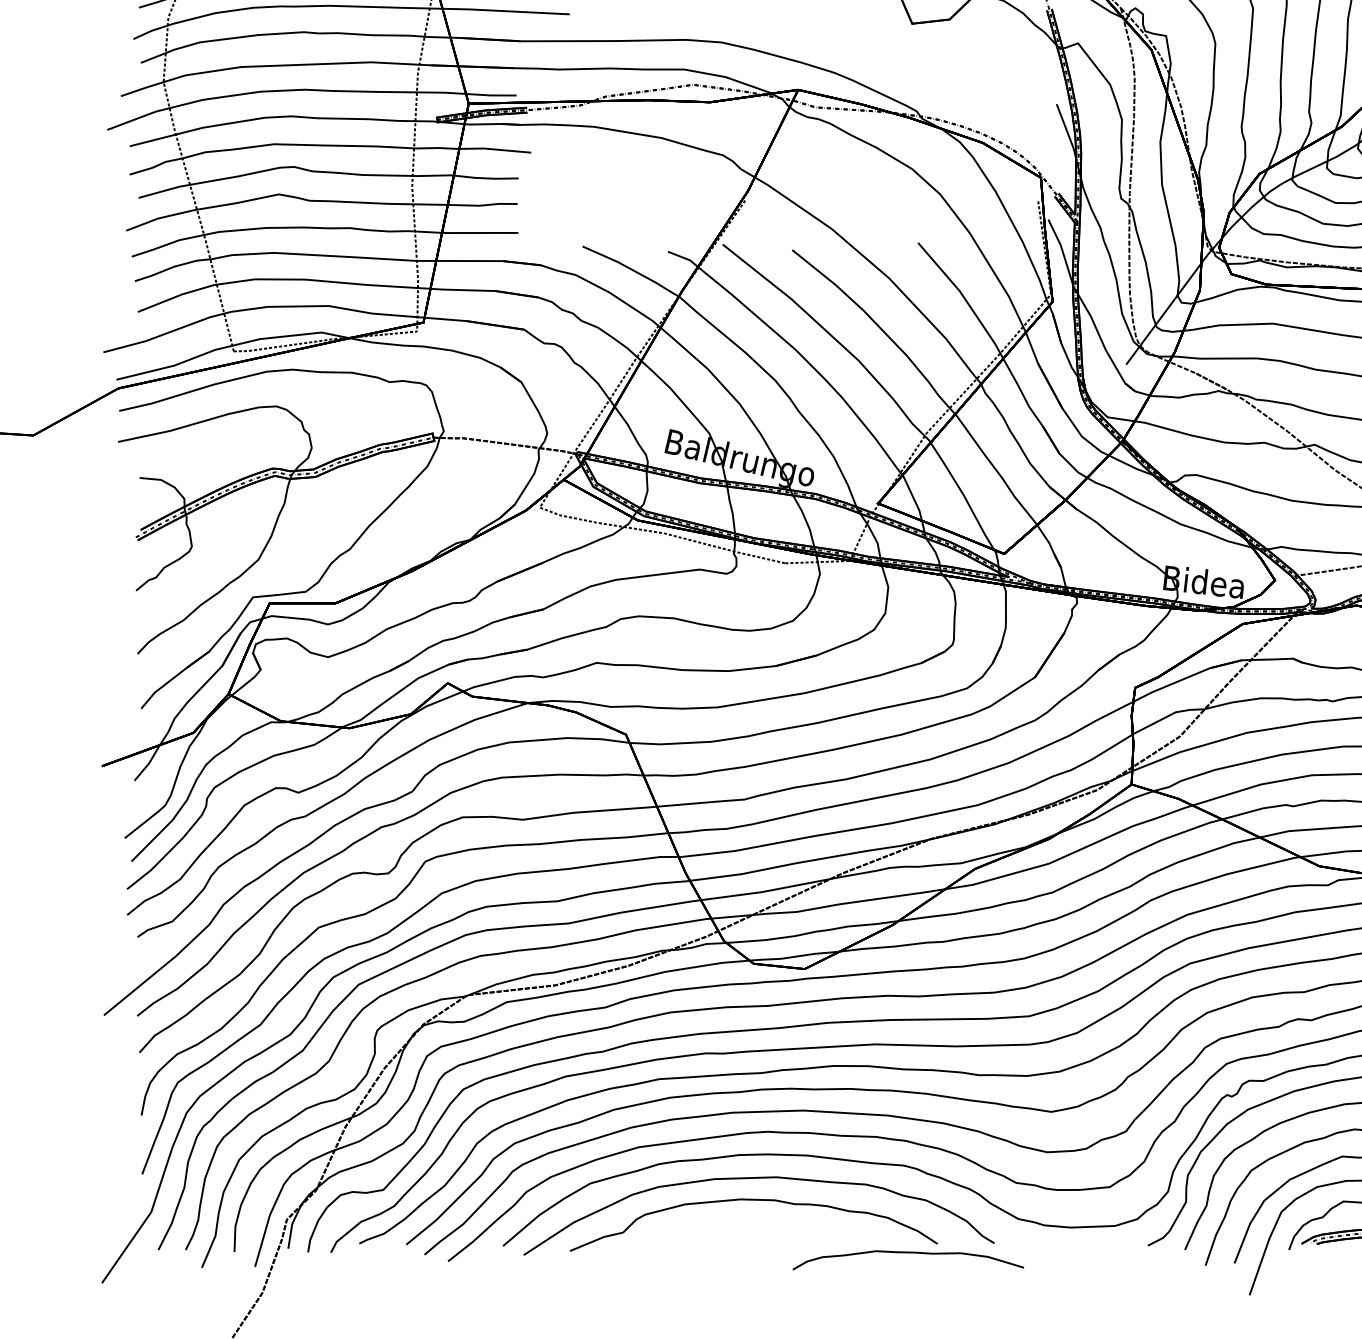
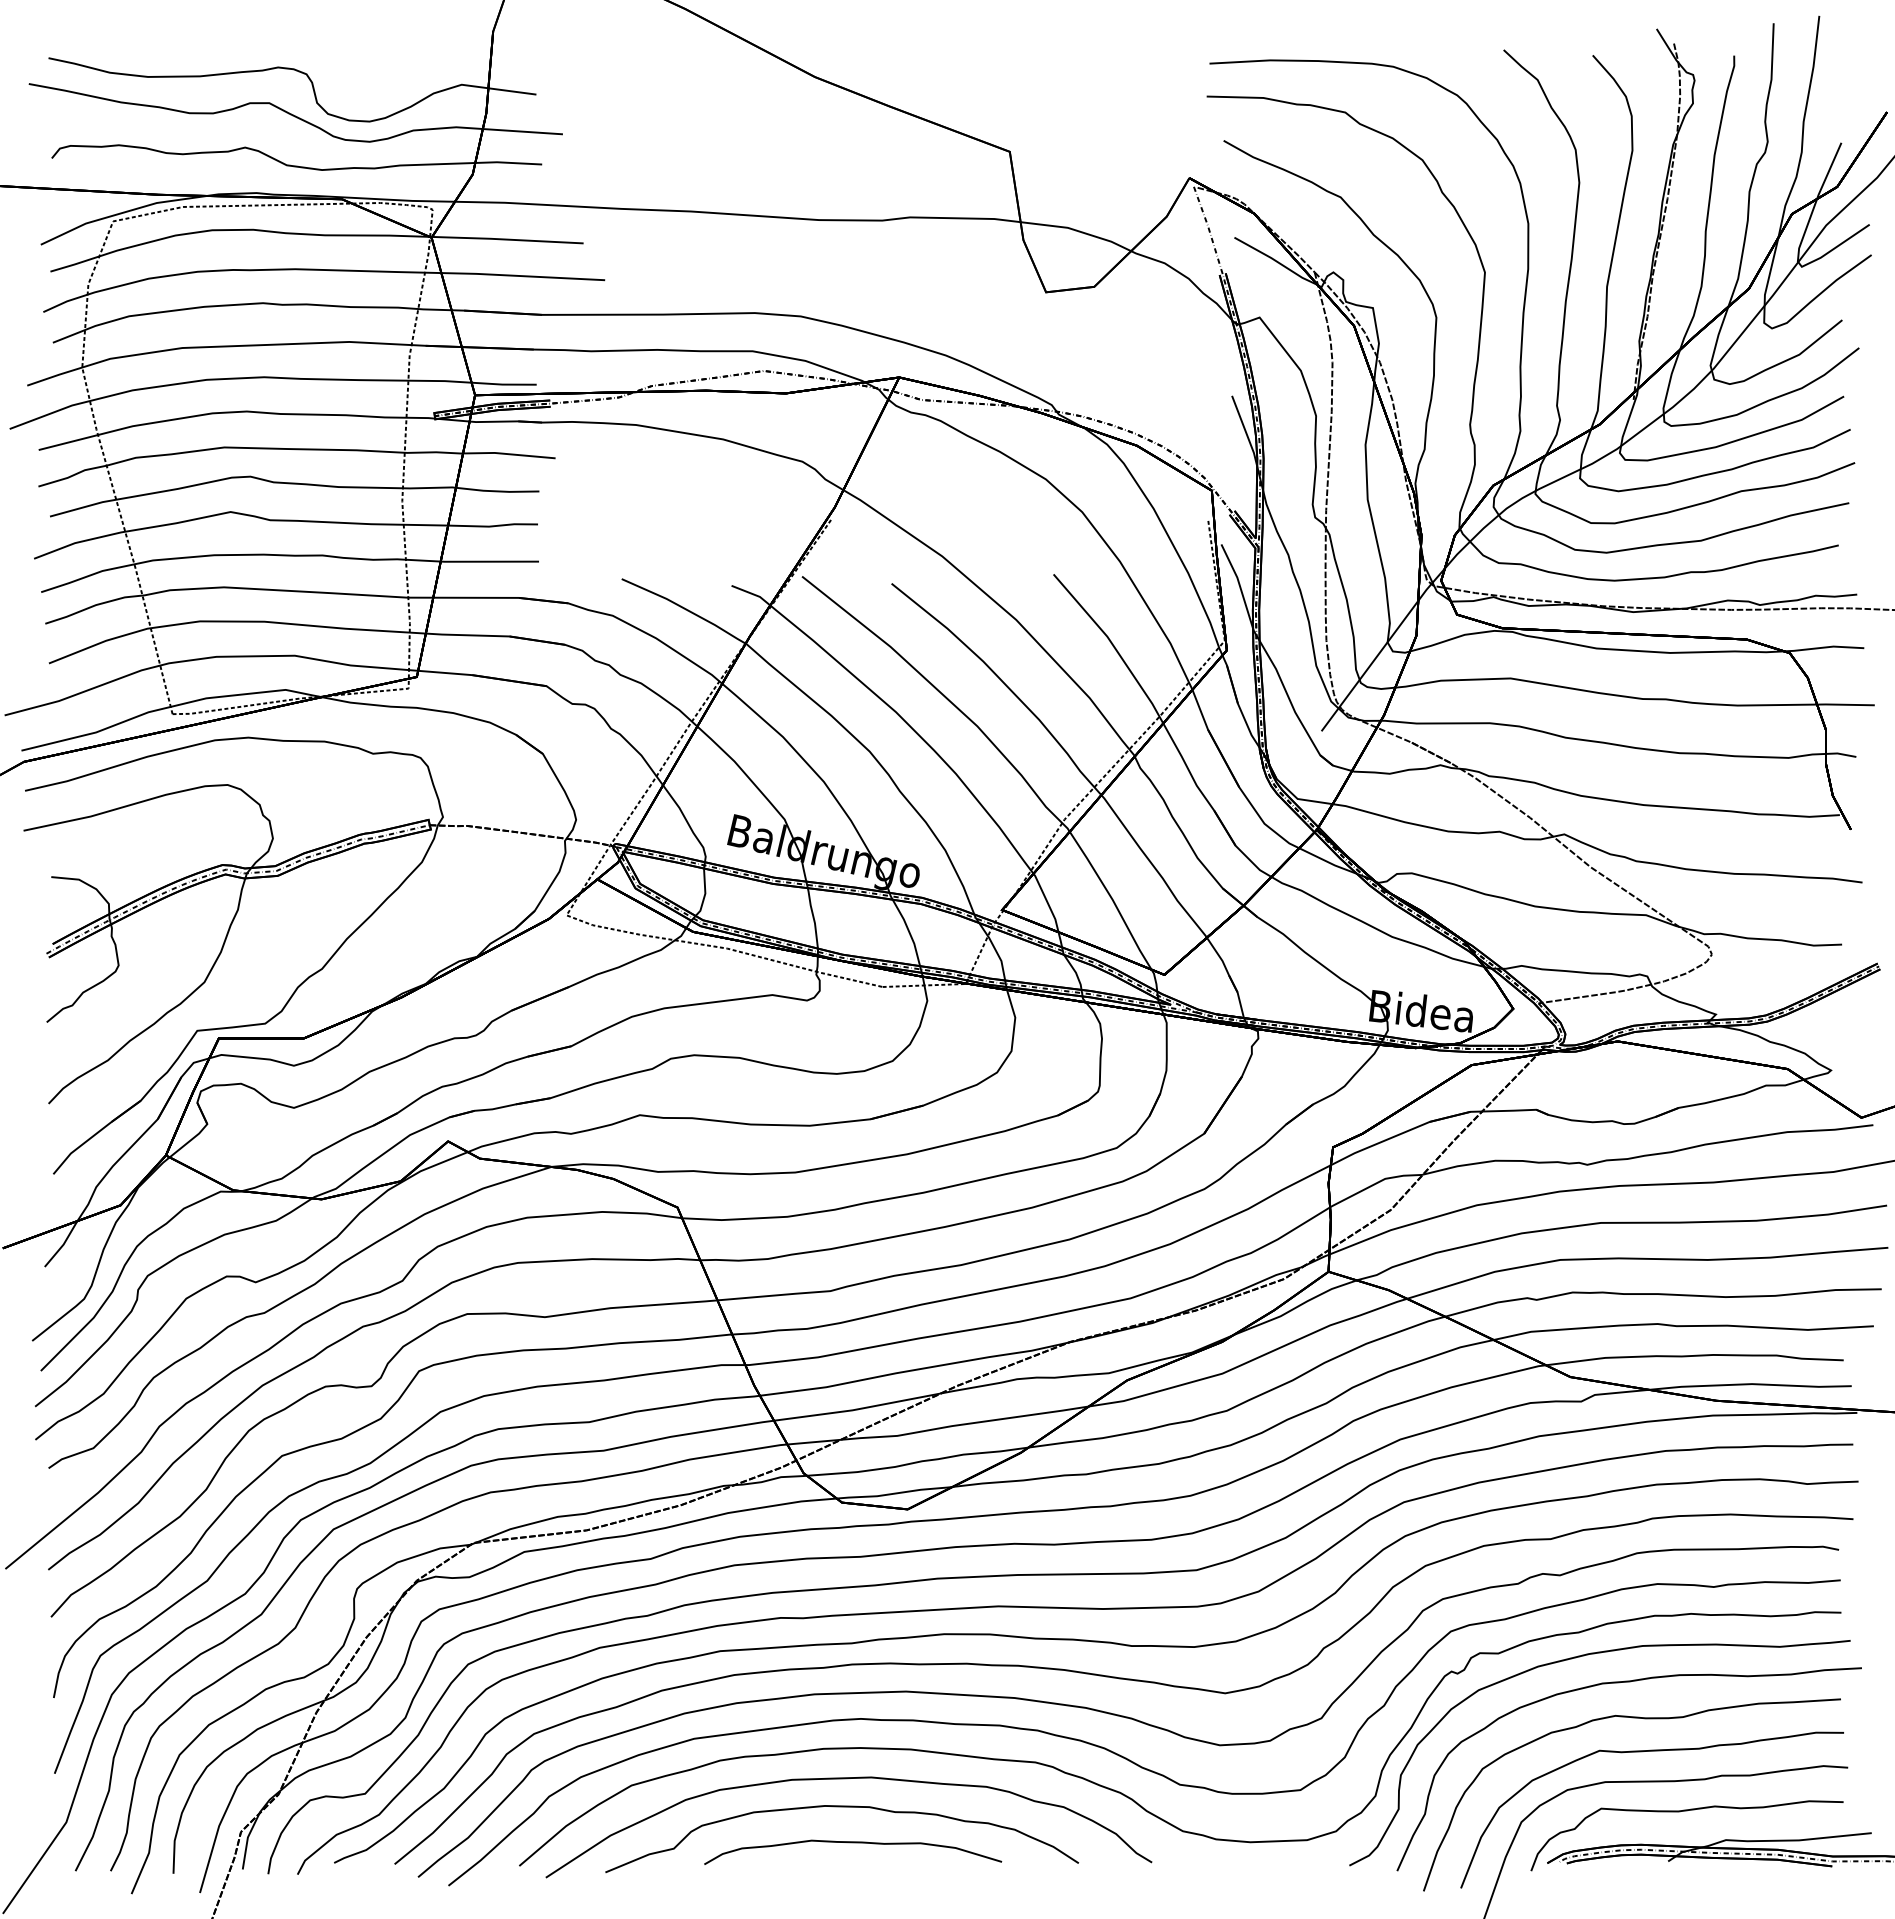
curve: (908, 1253) -> (853, 1843), moved

